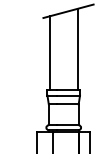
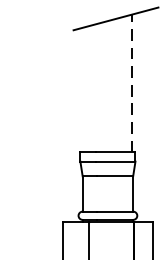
line: (77, 49) -> (131, 83), solid -> dashed
line: (49, 53) -> (83, 90), removed

